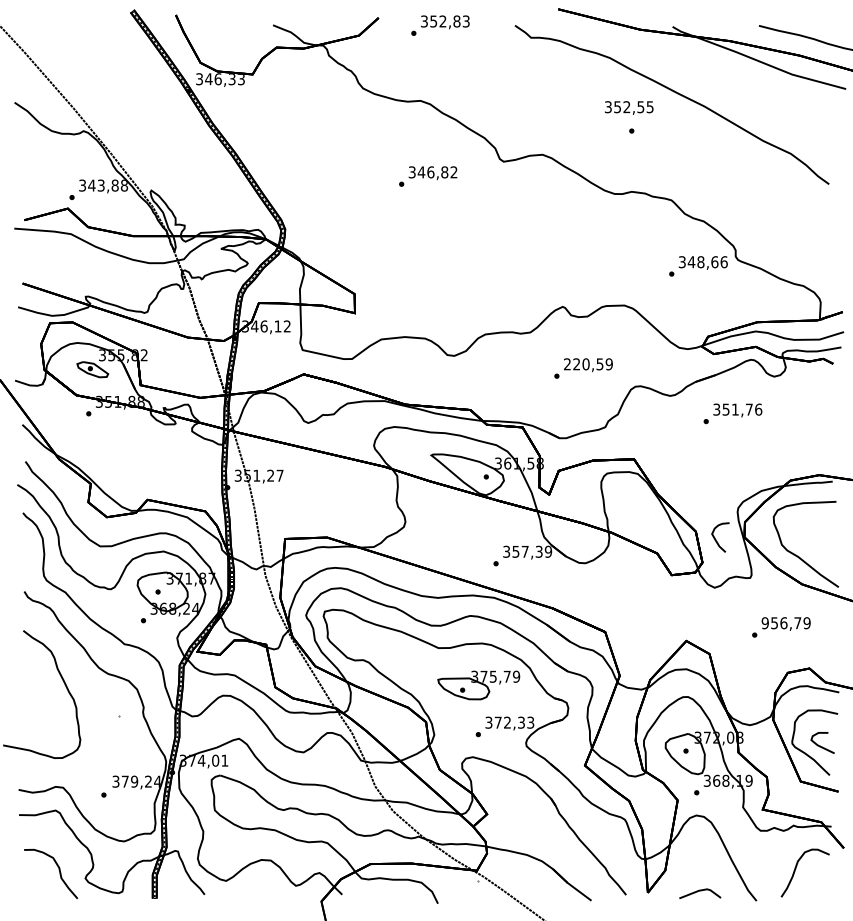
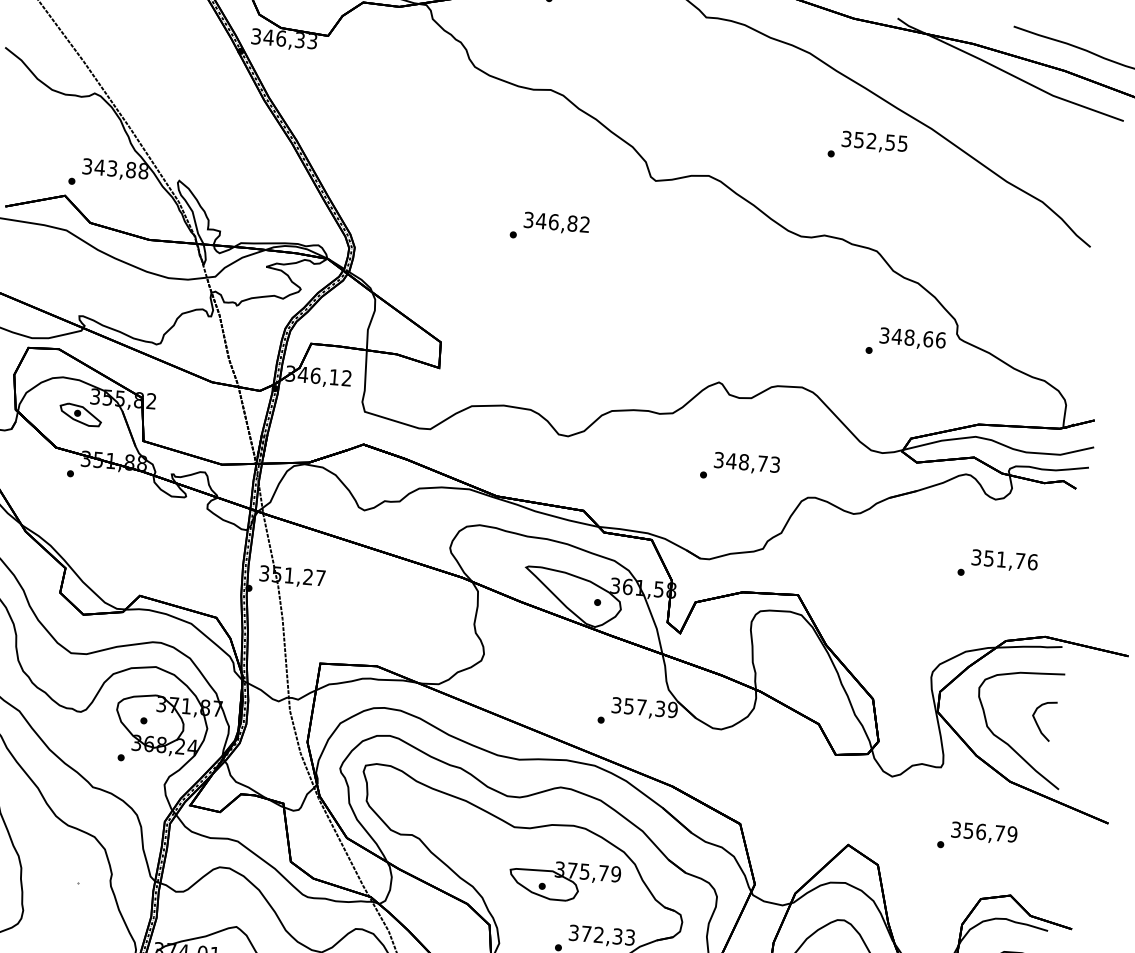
text: (629, 107) -> (875, 141), moved
text: (428, 176) -> (550, 227), moved
text: (588, 364) -> (747, 462), 220,59 -> 348,73
text: (732, 413) -> (997, 564), moved
curve: (716, 539) -> (1038, 723), moved
text: (764, 622) -> (955, 828), 956,79 -> 356,79

